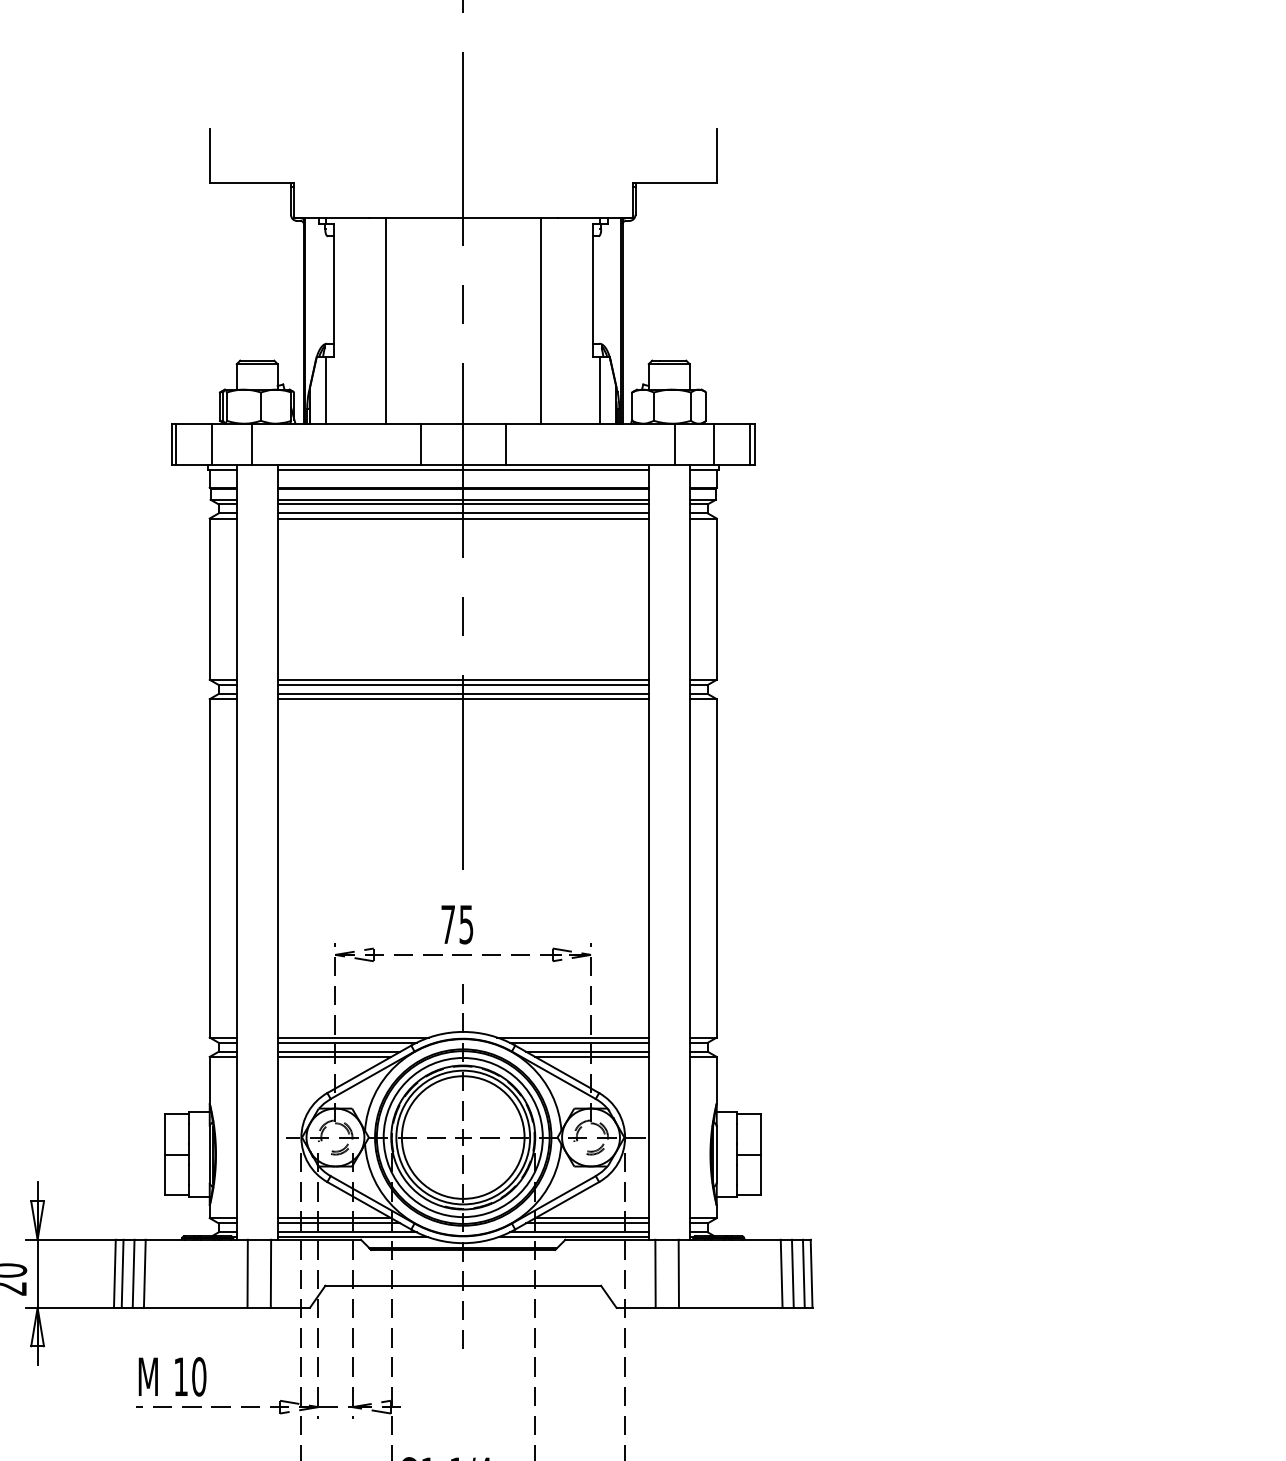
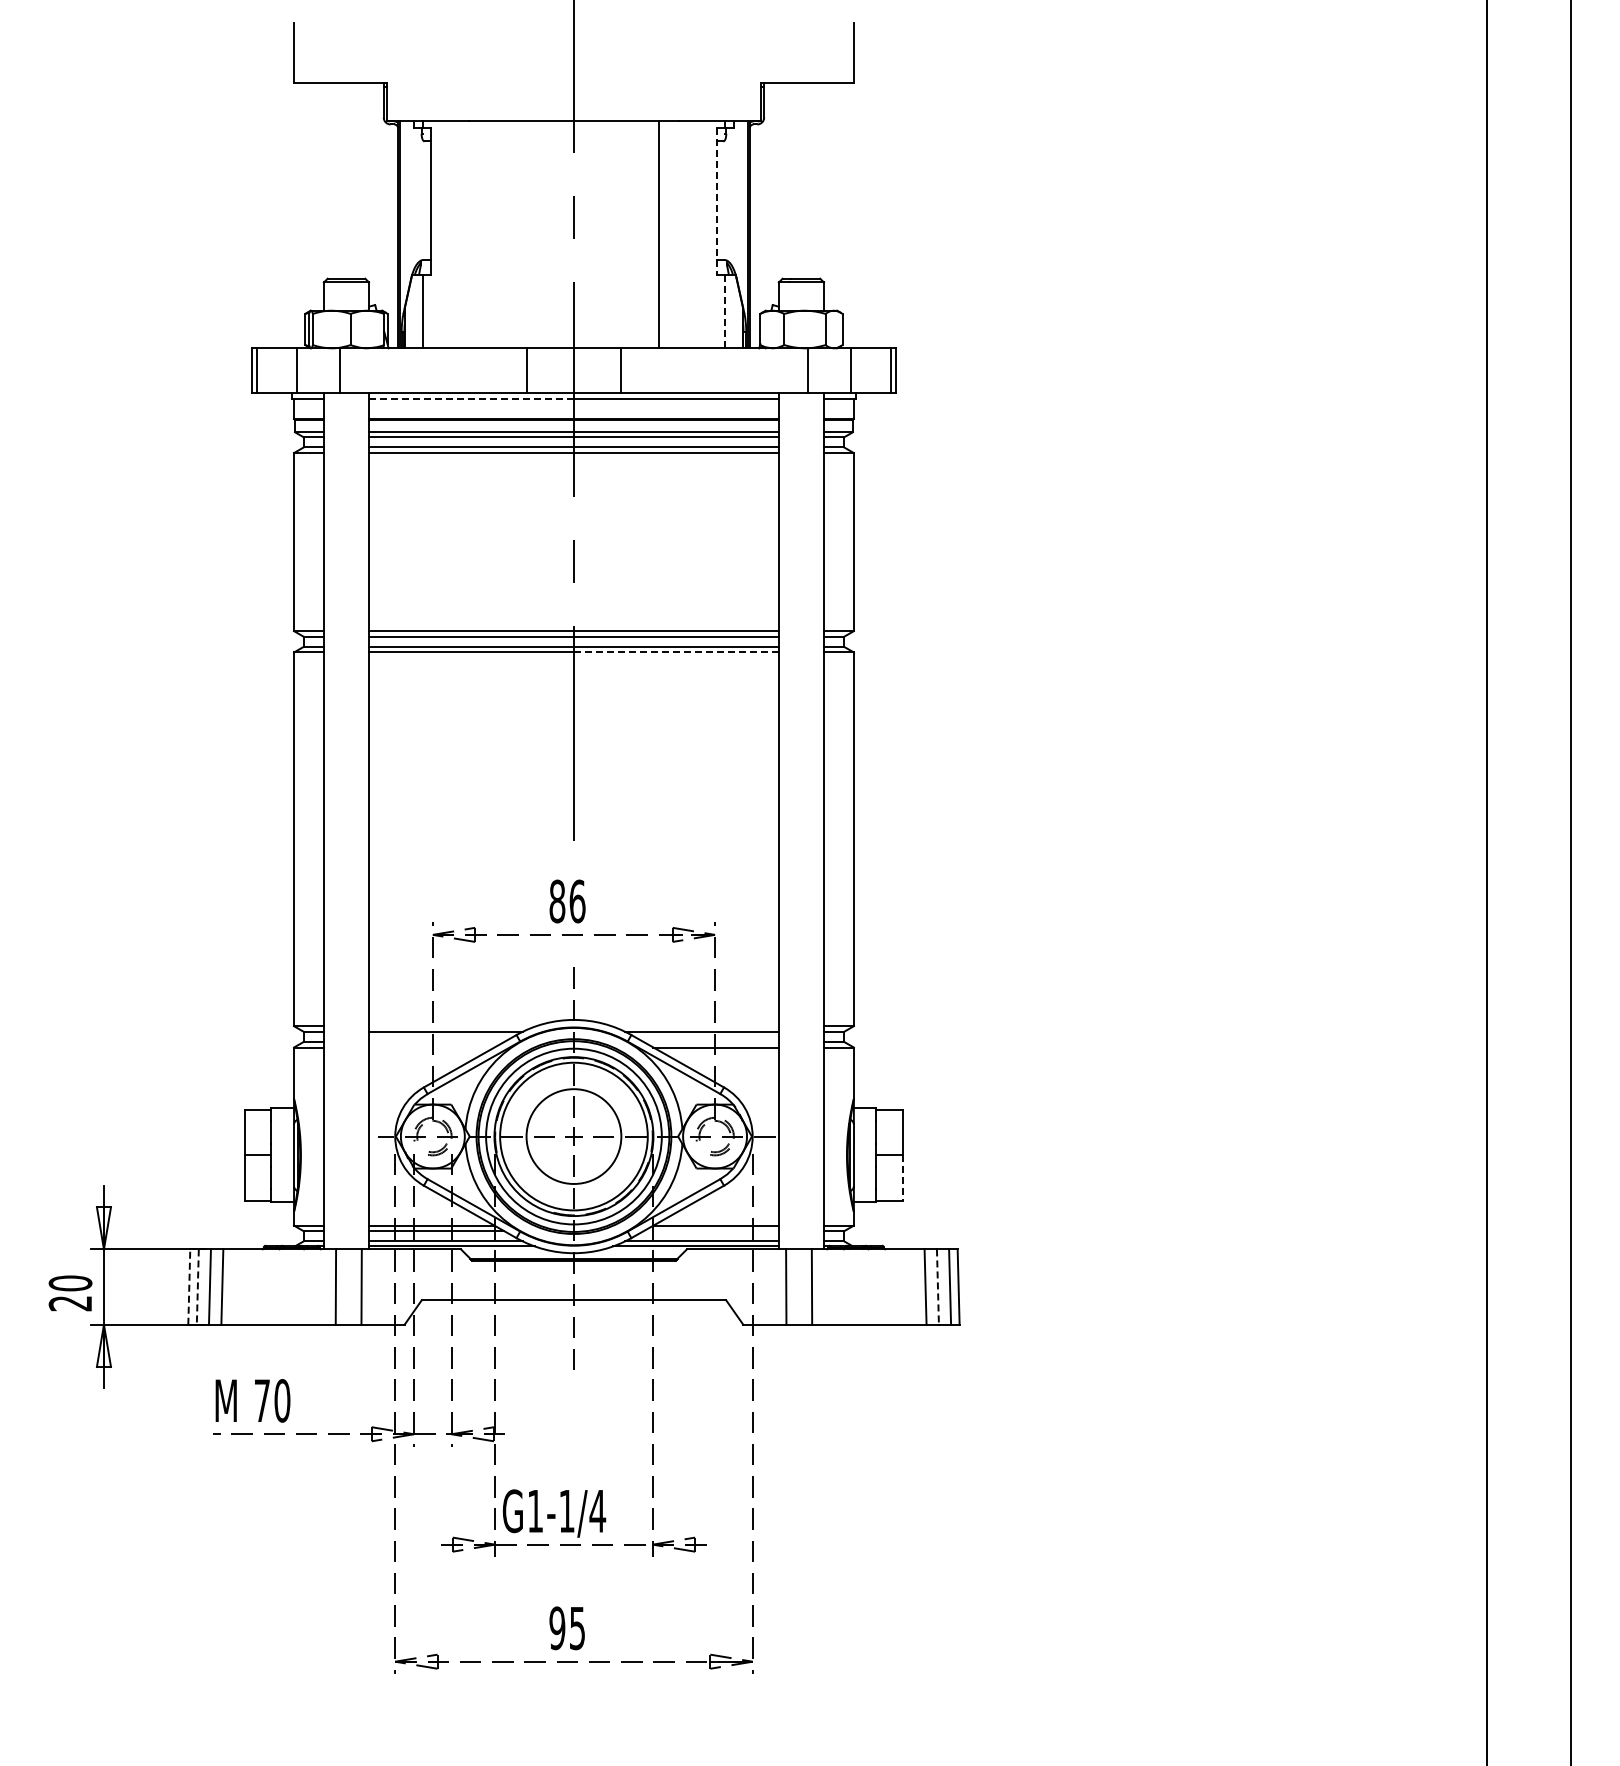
line: (593, 291) -> (717, 202), solid -> dashed
line: (385, 320) -> (488, 234), removed
line: (600, 390) -> (725, 311), solid -> dashed
line: (371, 470) -> (472, 399), solid -> dashed
line: (555, 699) -> (675, 652), solid -> dashed
text: (457, 924) -> (567, 901), 75 -> 86
line: (353, 1037) -> (452, 1026), removed
line: (572, 1037) -> (694, 1026), removed
line: (338, 1051) -> (436, 1041), removed
line: (586, 1051) -> (710, 1041), removed
line: (334, 1056) -> (431, 1047), removed
circle: (462, 1137) -> (573, 1136), size x0.7
line: (760, 1174) -> (902, 1177), solid -> dashed
line: (586, 1223) -> (710, 1231), removed
line: (115, 1274) -> (189, 1287), solid -> dashed
line: (122, 1274) -> (197, 1287), solid -> dashed
line: (792, 1274) -> (937, 1287), solid -> dashed
text: (181, 1376) -> (262, 1400), 10 -> 70

